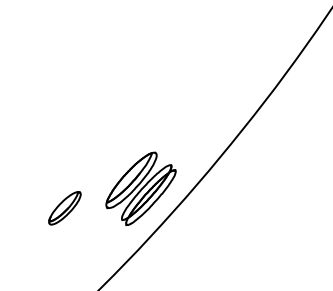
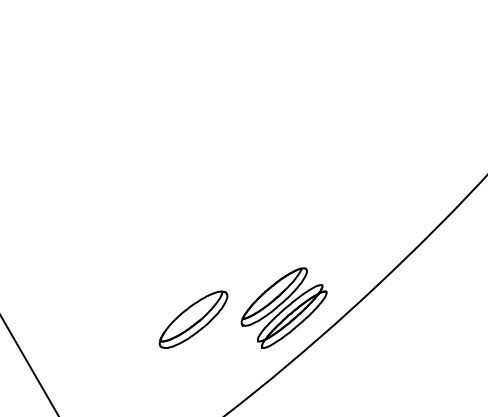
part: (64, 208) -> (193, 319), size x1.67

